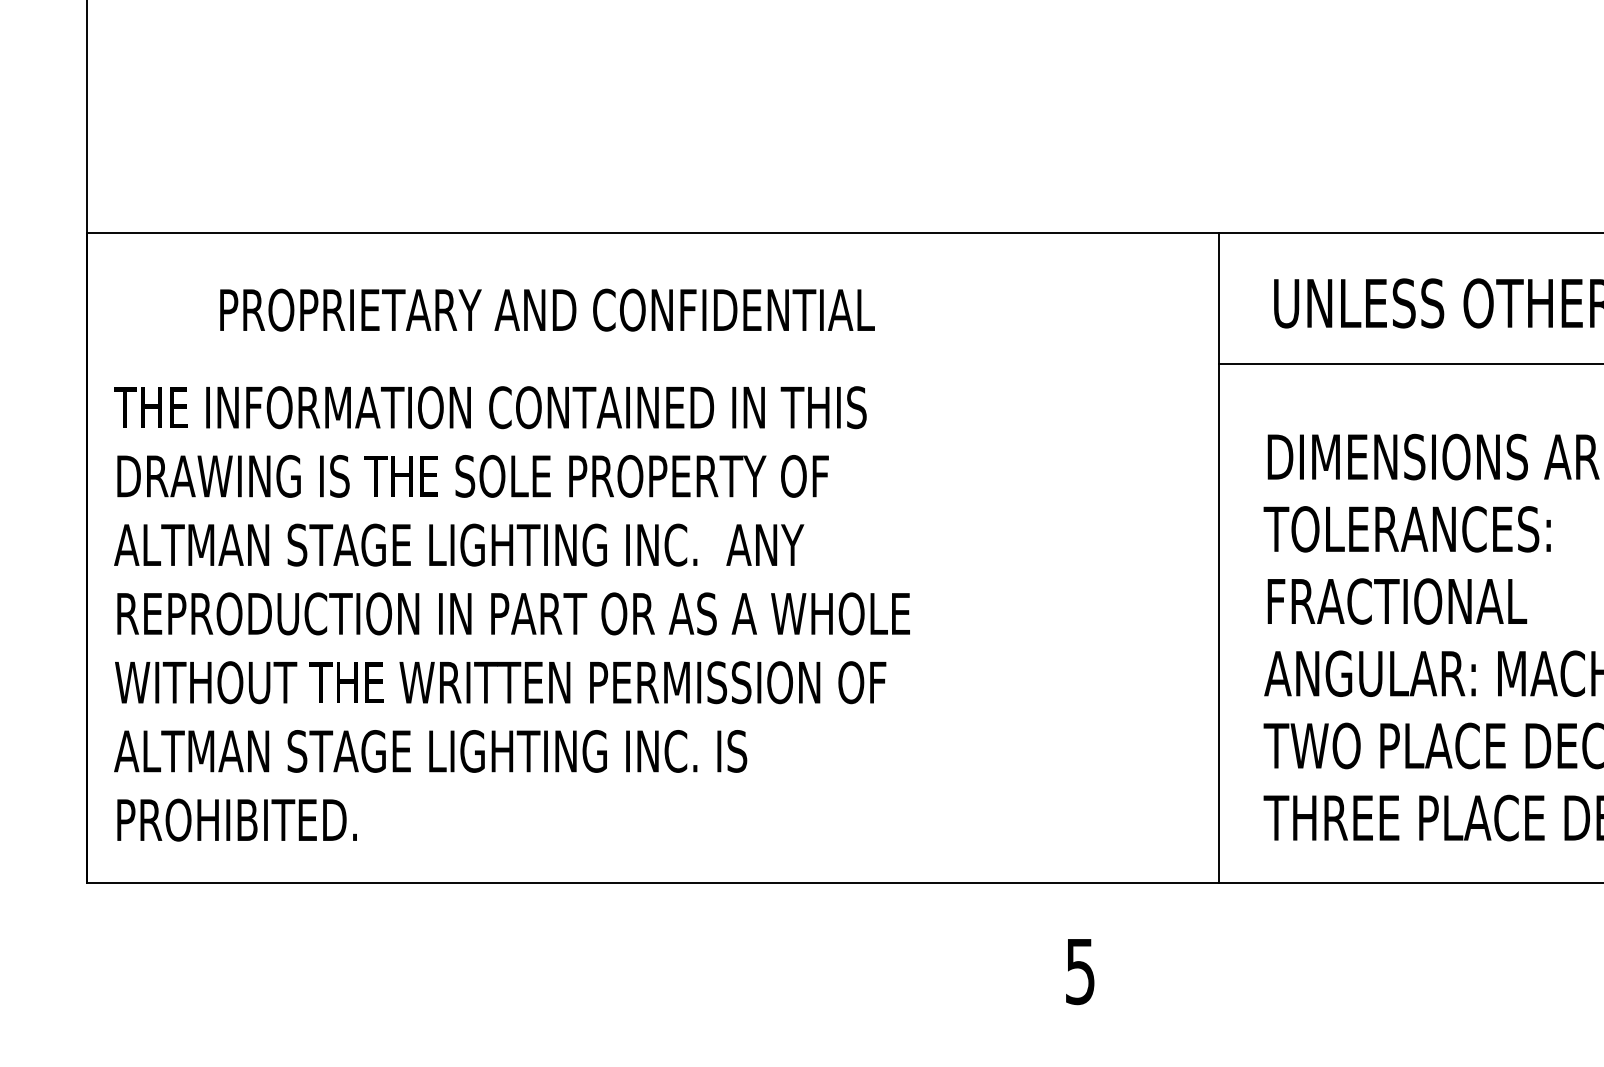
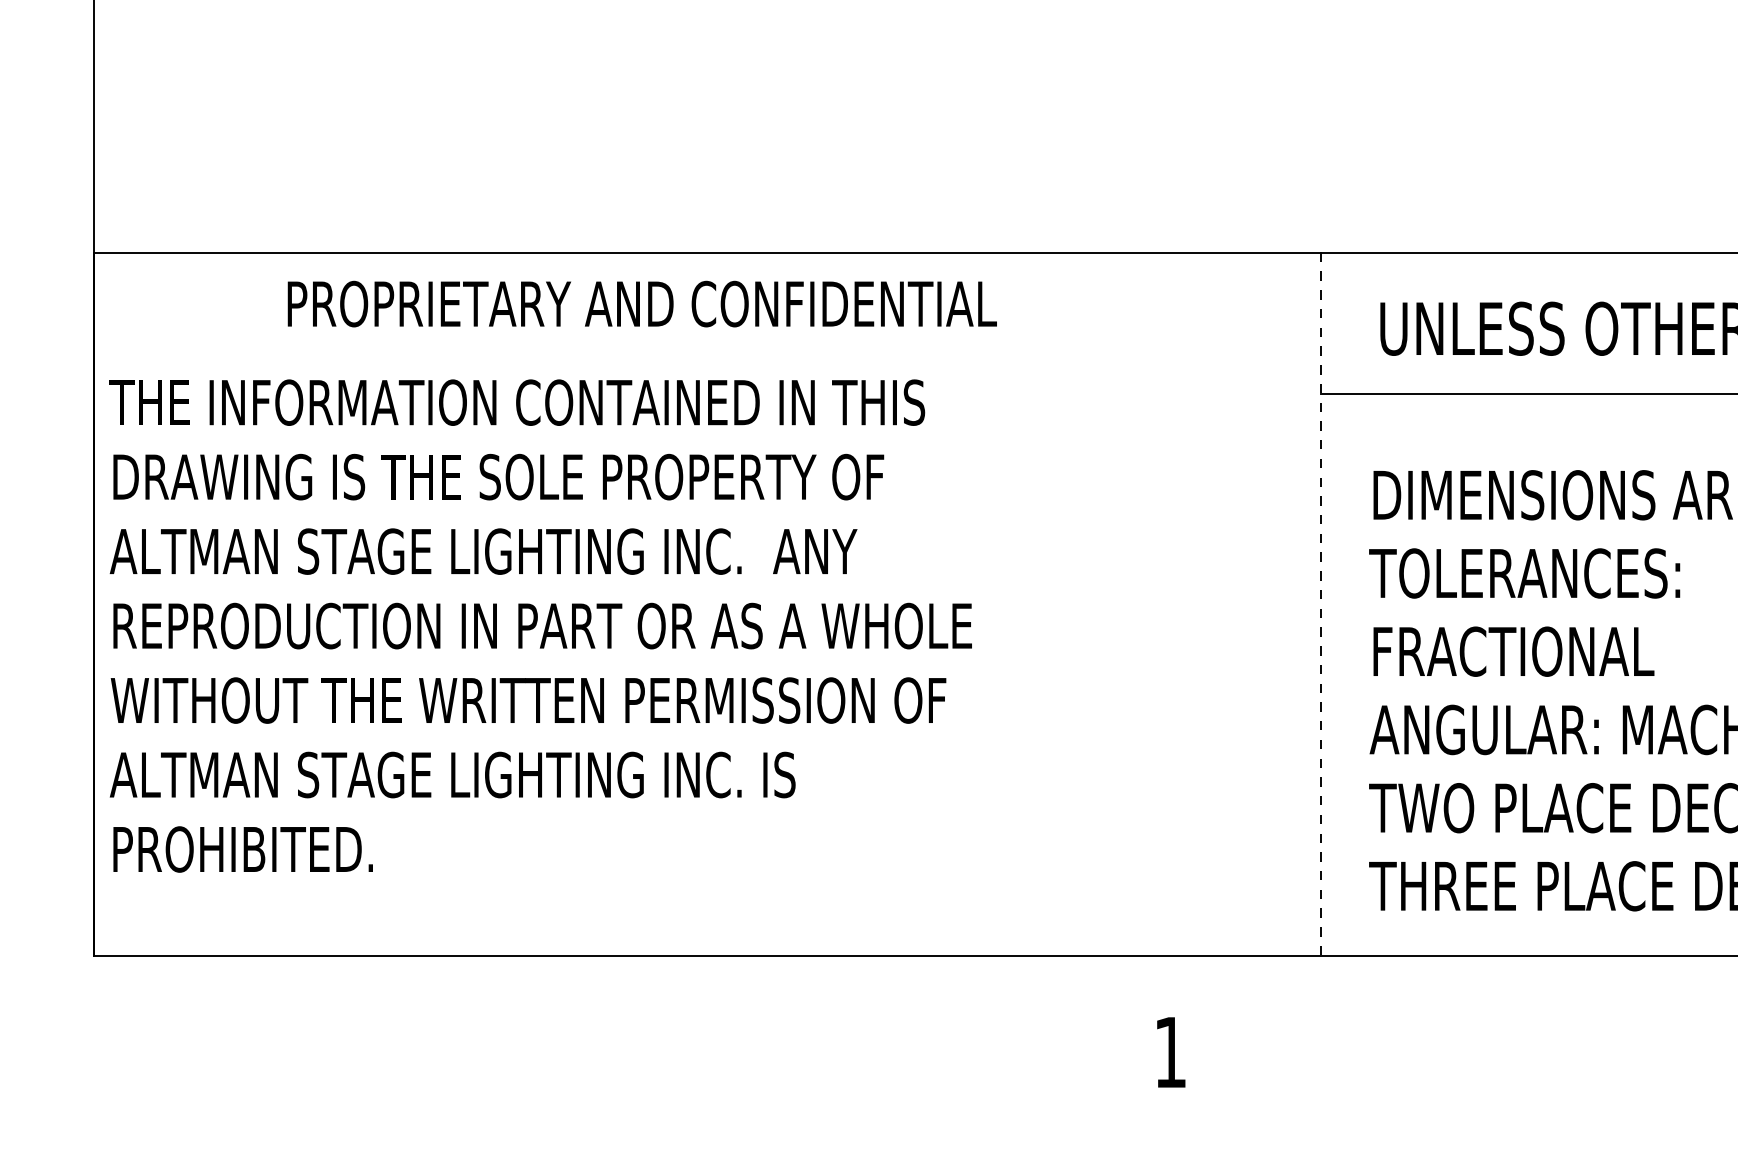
text: (546, 309) -> (641, 303), moved
line: (1219, 557) -> (1321, 604), solid -> dashed
text: (511, 613) -> (540, 625), moved
text: (1080, 971) -> (1170, 1052), 5 -> 1

